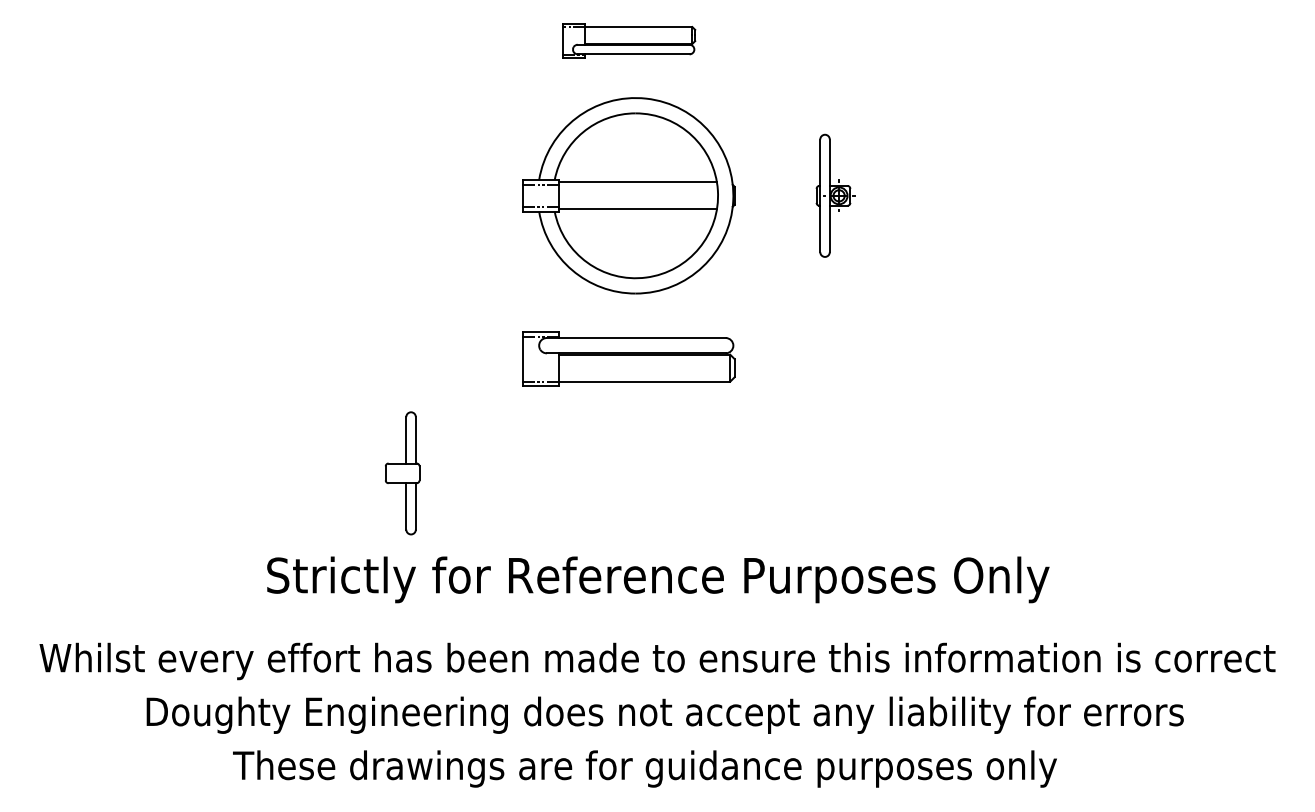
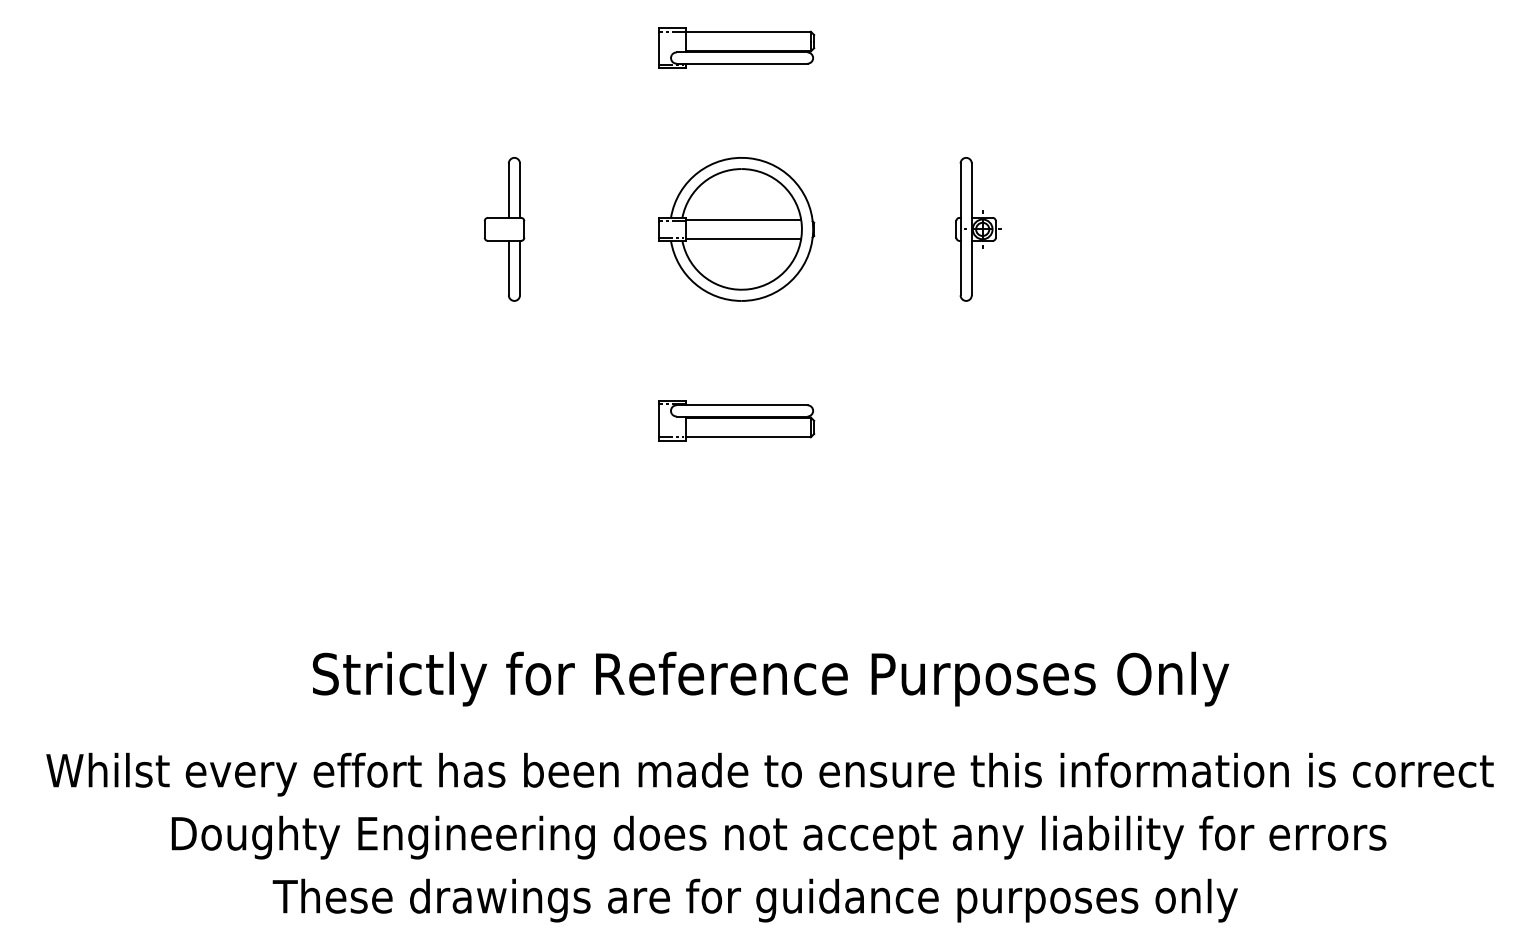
part: (628, 195) -> (736, 229), size x0.62
part: (628, 359) -> (736, 420), size x0.62
part: (402, 473) -> (504, 229), moved

